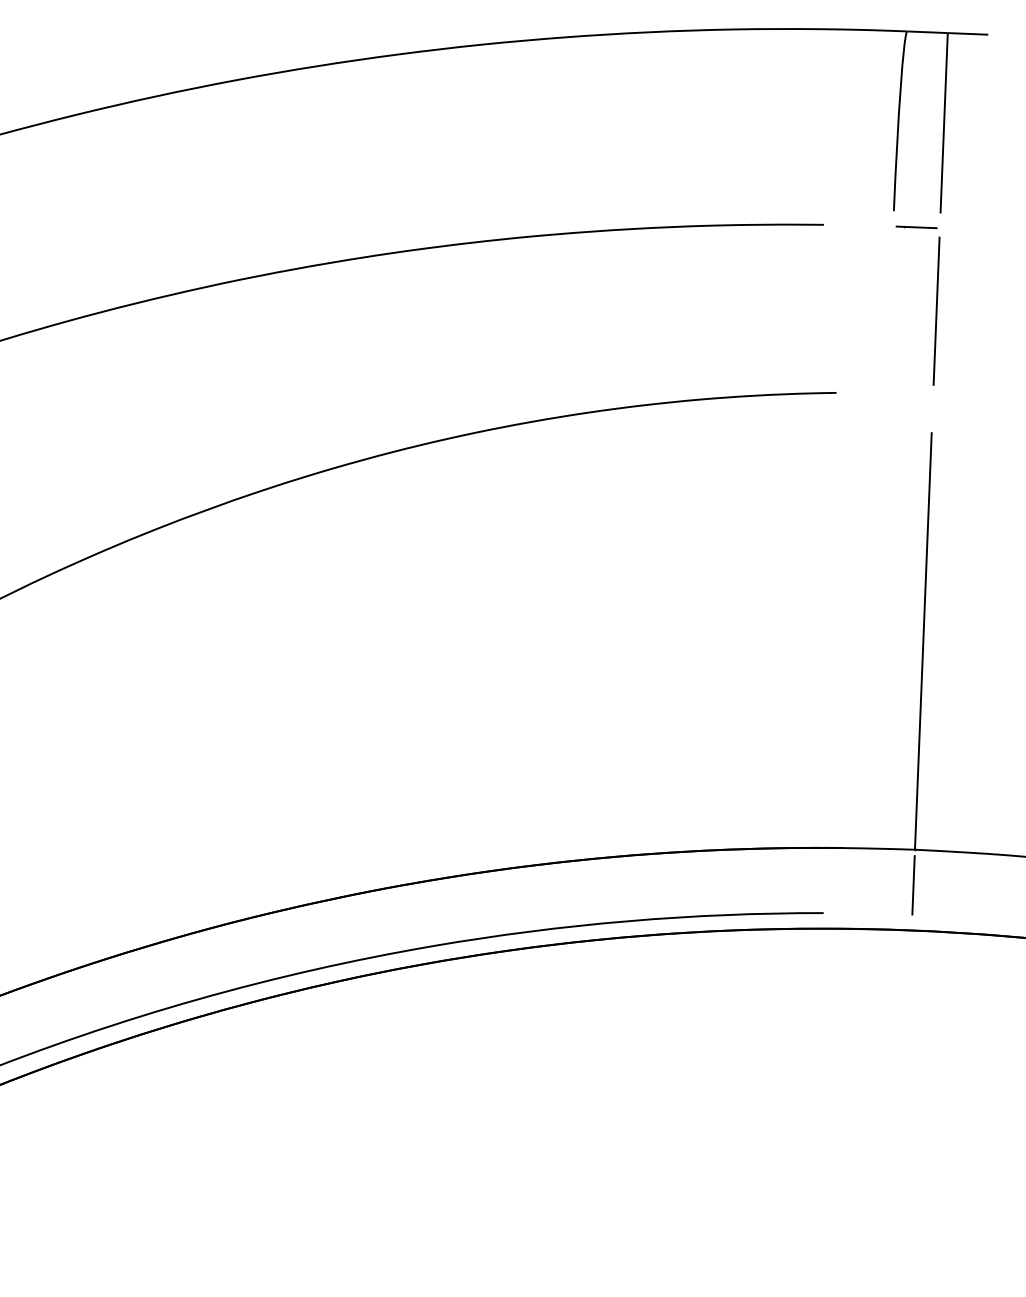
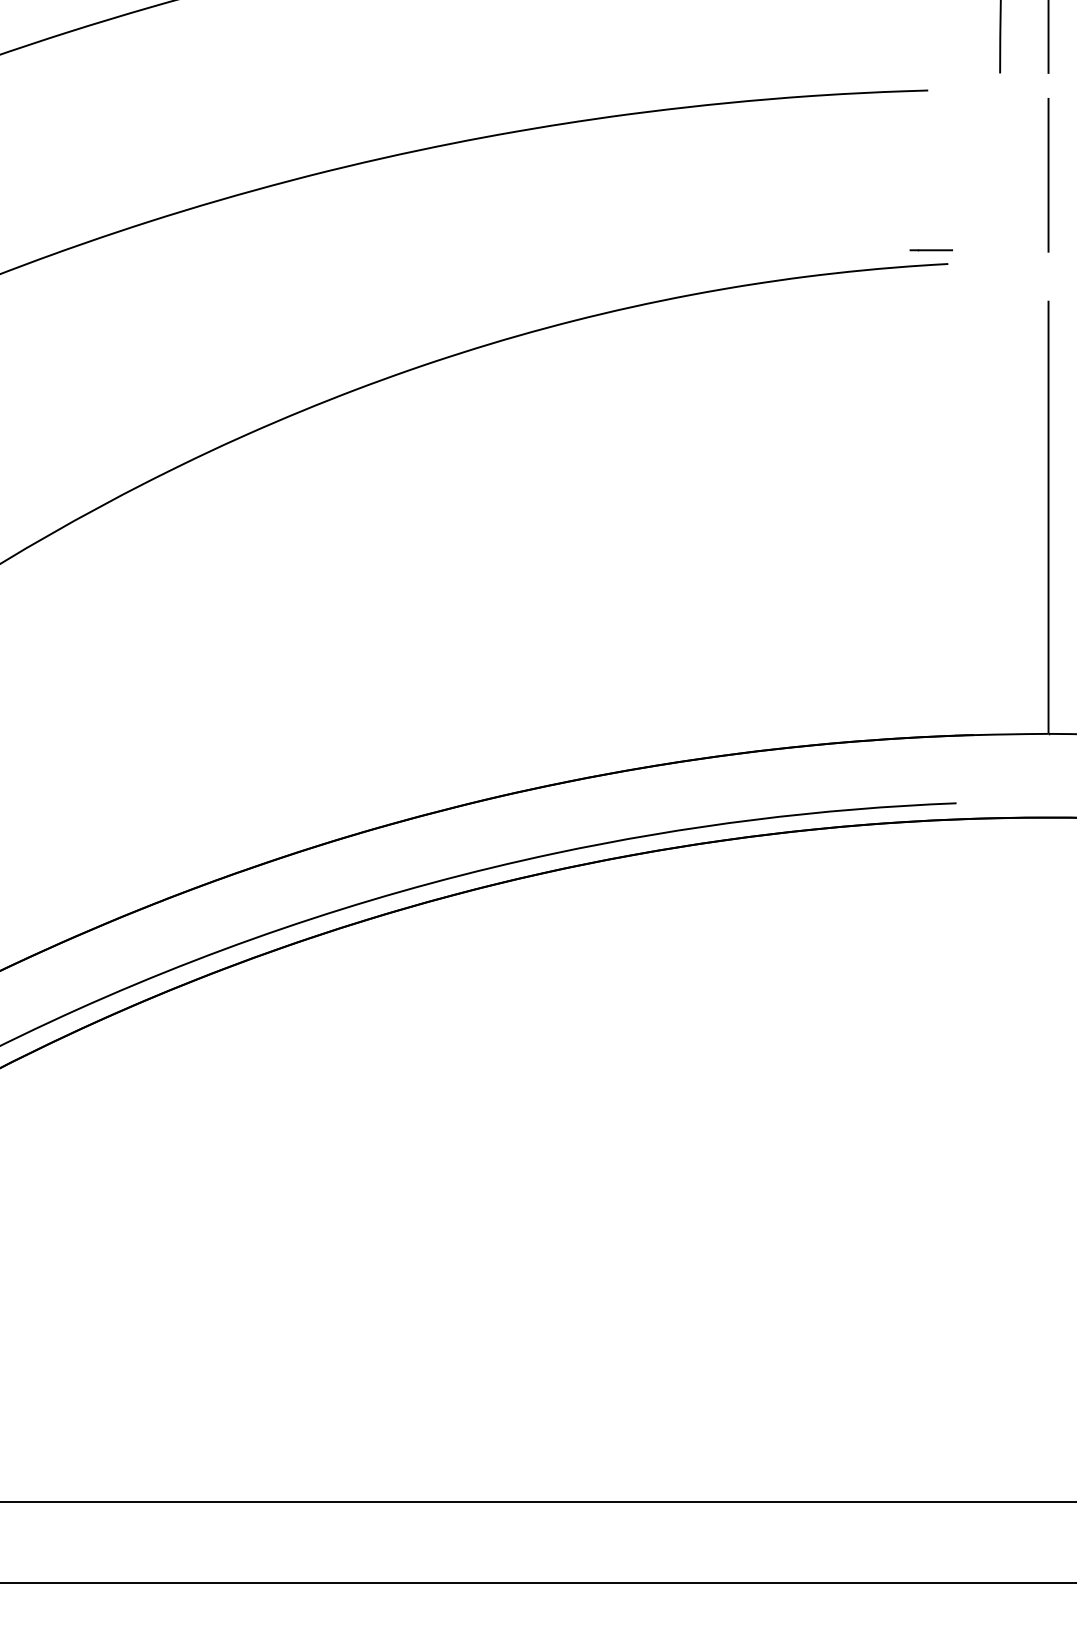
line: (915, 227) -> (930, 250), moved
line: (913, 885) -> (1048, 770), removed

